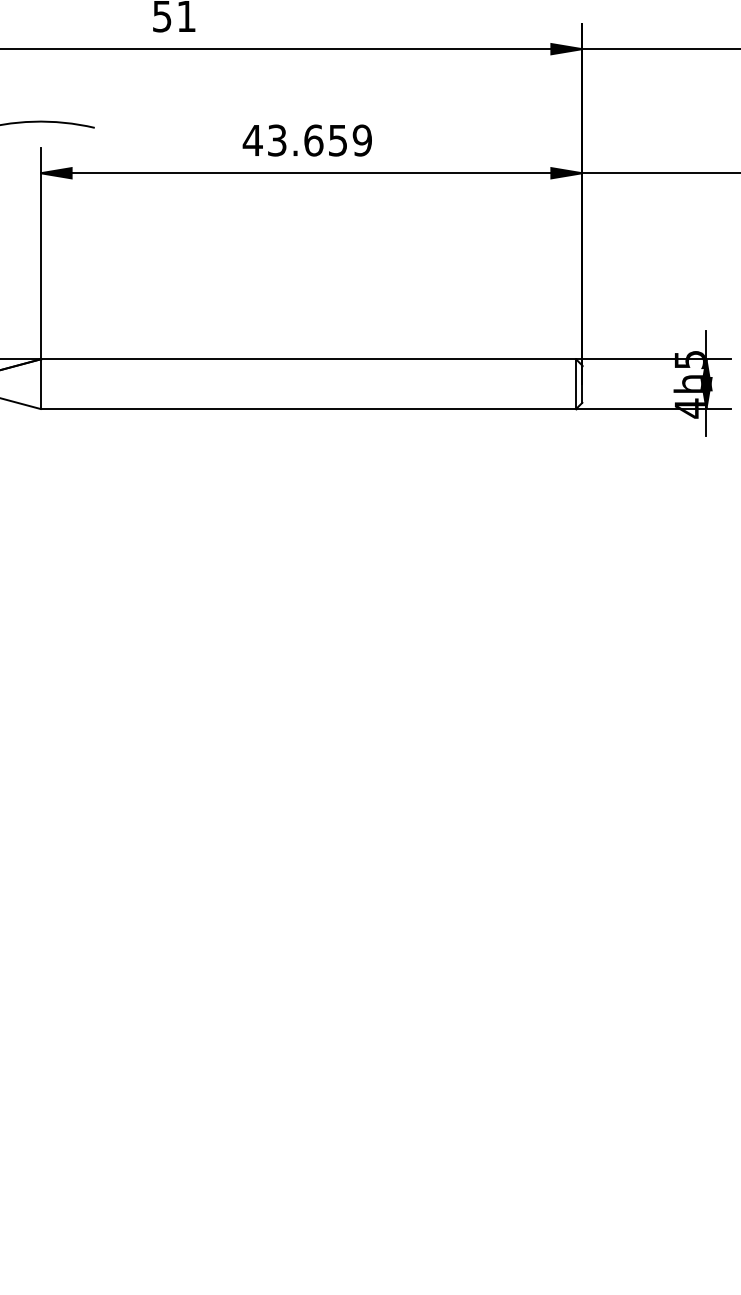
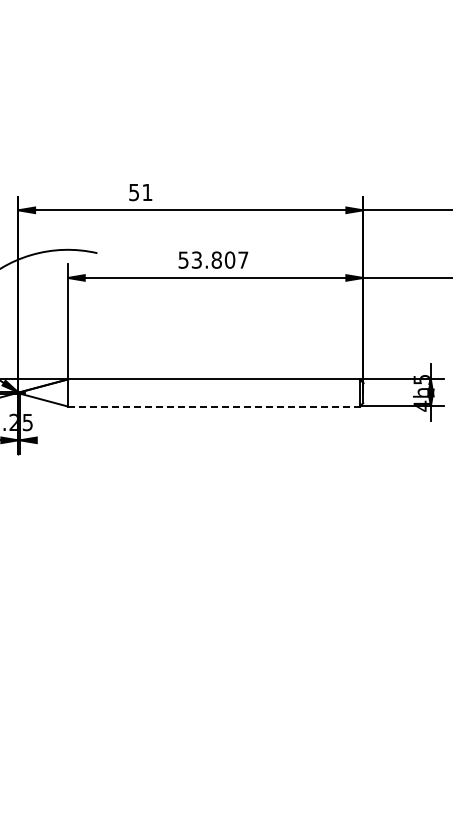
text: (307, 139) -> (213, 259), 43.659 -> 53.807
line: (307, 408) -> (213, 406), solid -> dashed

